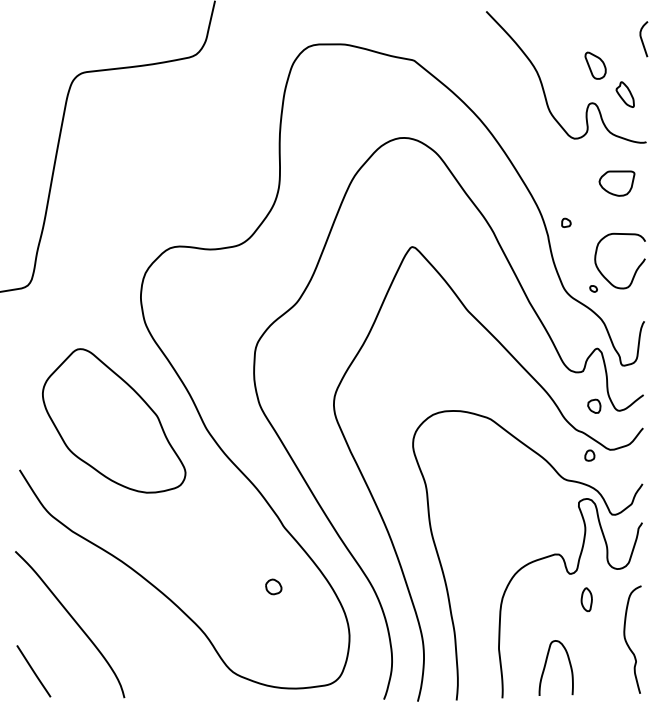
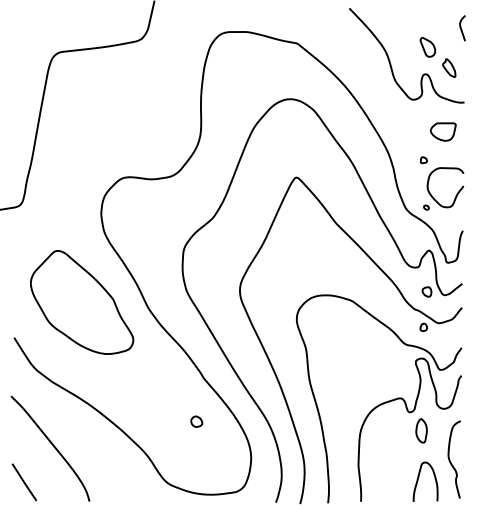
part: (565, 223) -> (423, 160), moved
part: (586, 599) -> (421, 430), size x1.43
curve: (546, 667) -> (418, 481), moved

